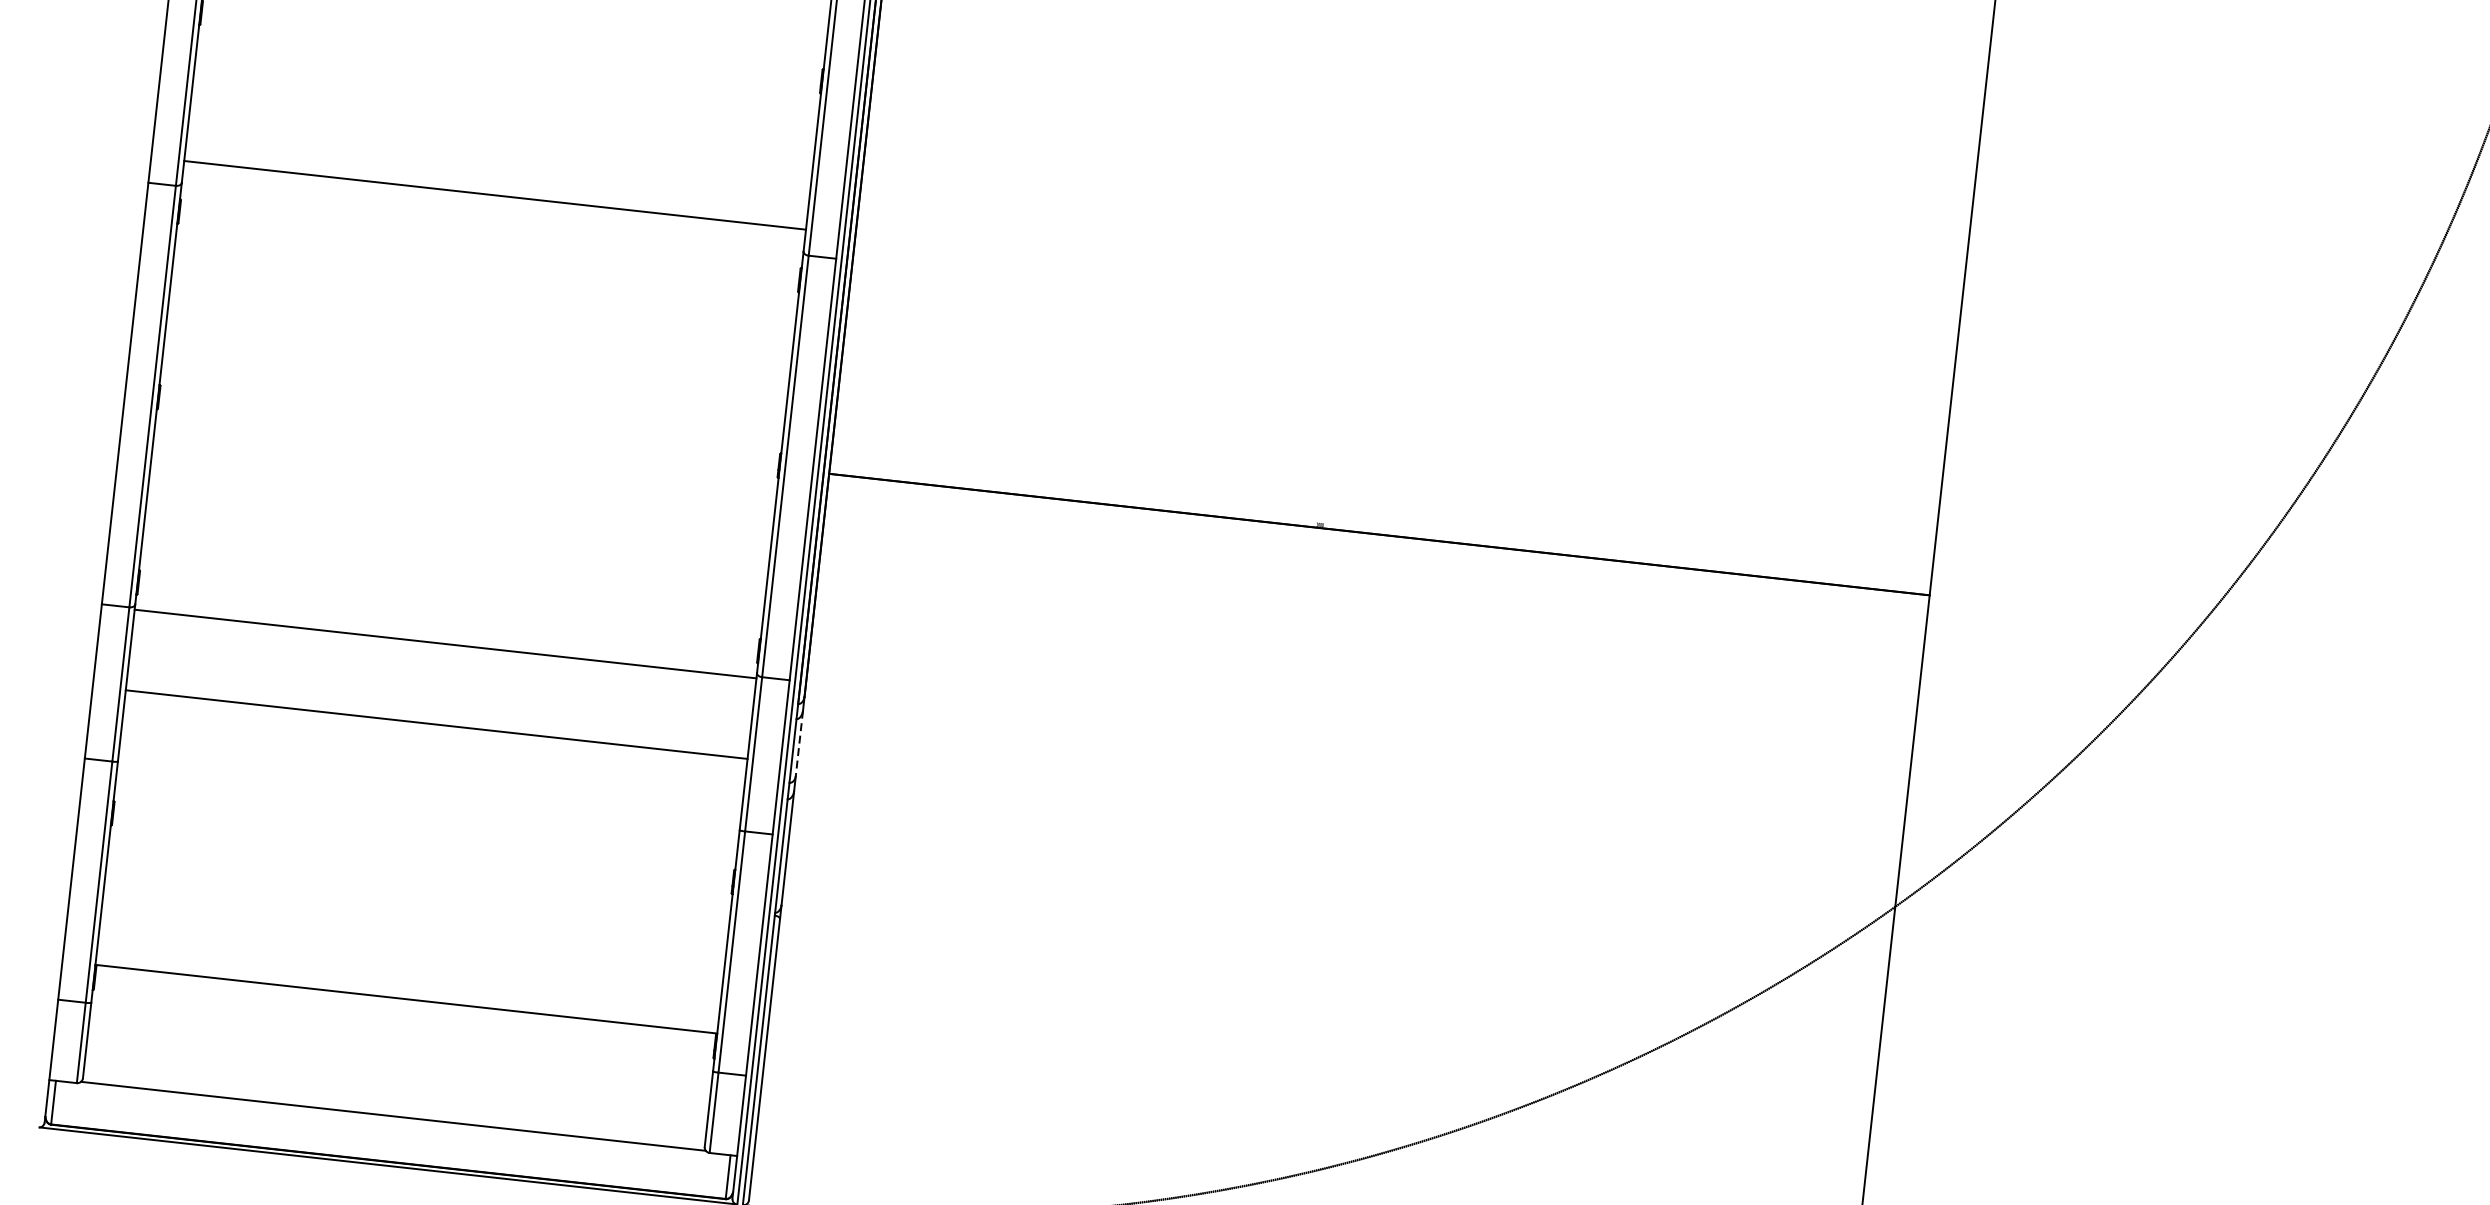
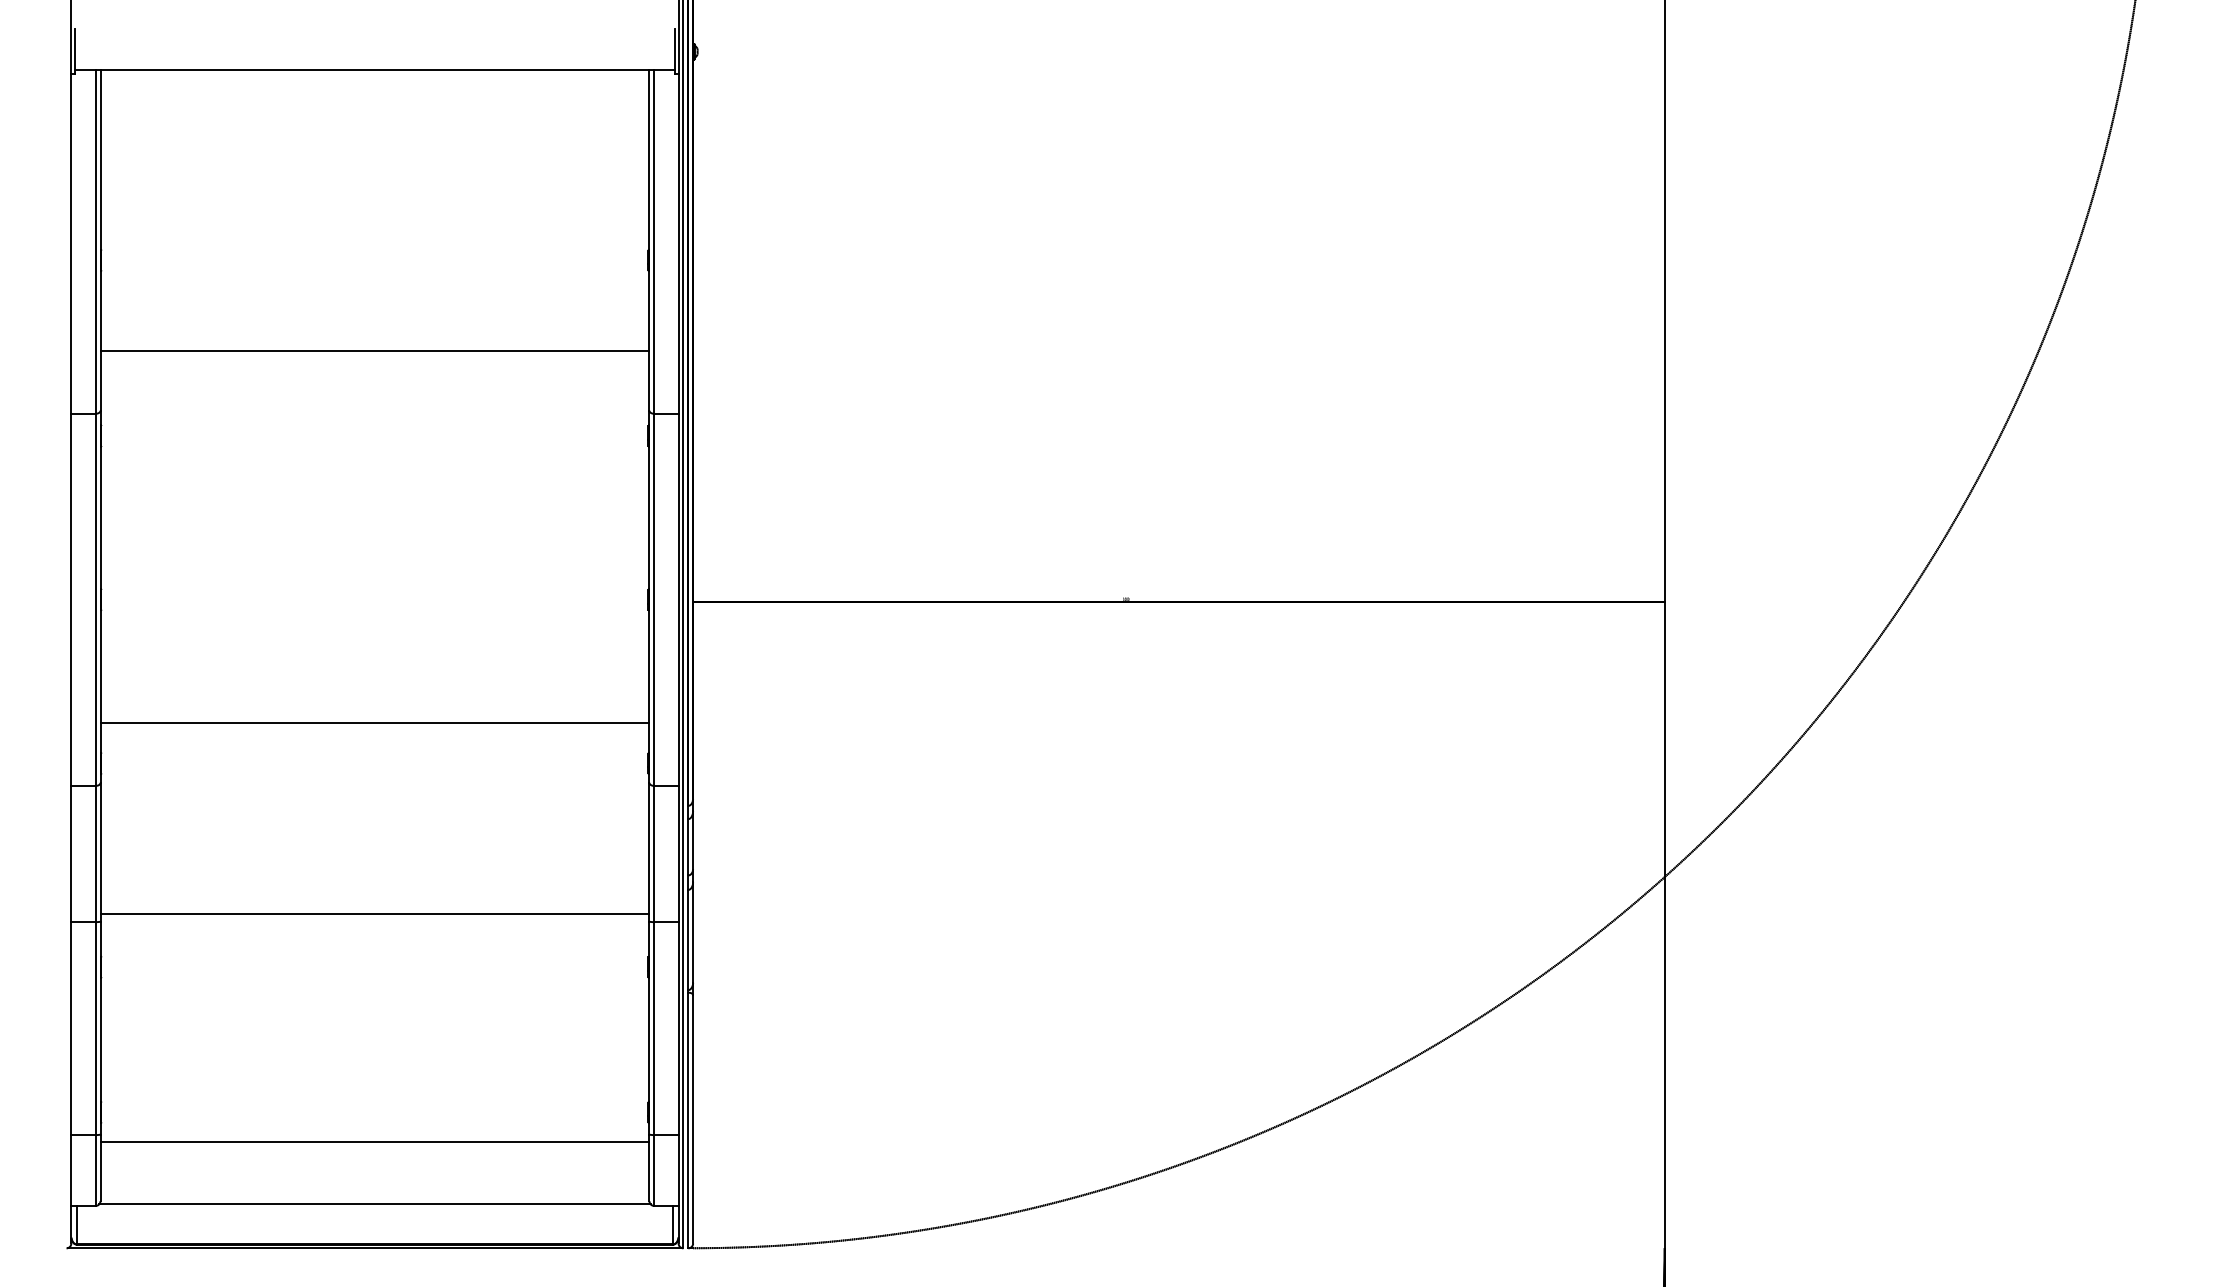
line: (494, 195) -> (374, 351), moved
line: (445, 643) -> (374, 723), moved
line: (436, 724) -> (374, 913), moved
line: (799, 743) -> (693, 840), dashed -> solid
line: (405, 999) -> (374, 1142), moved

